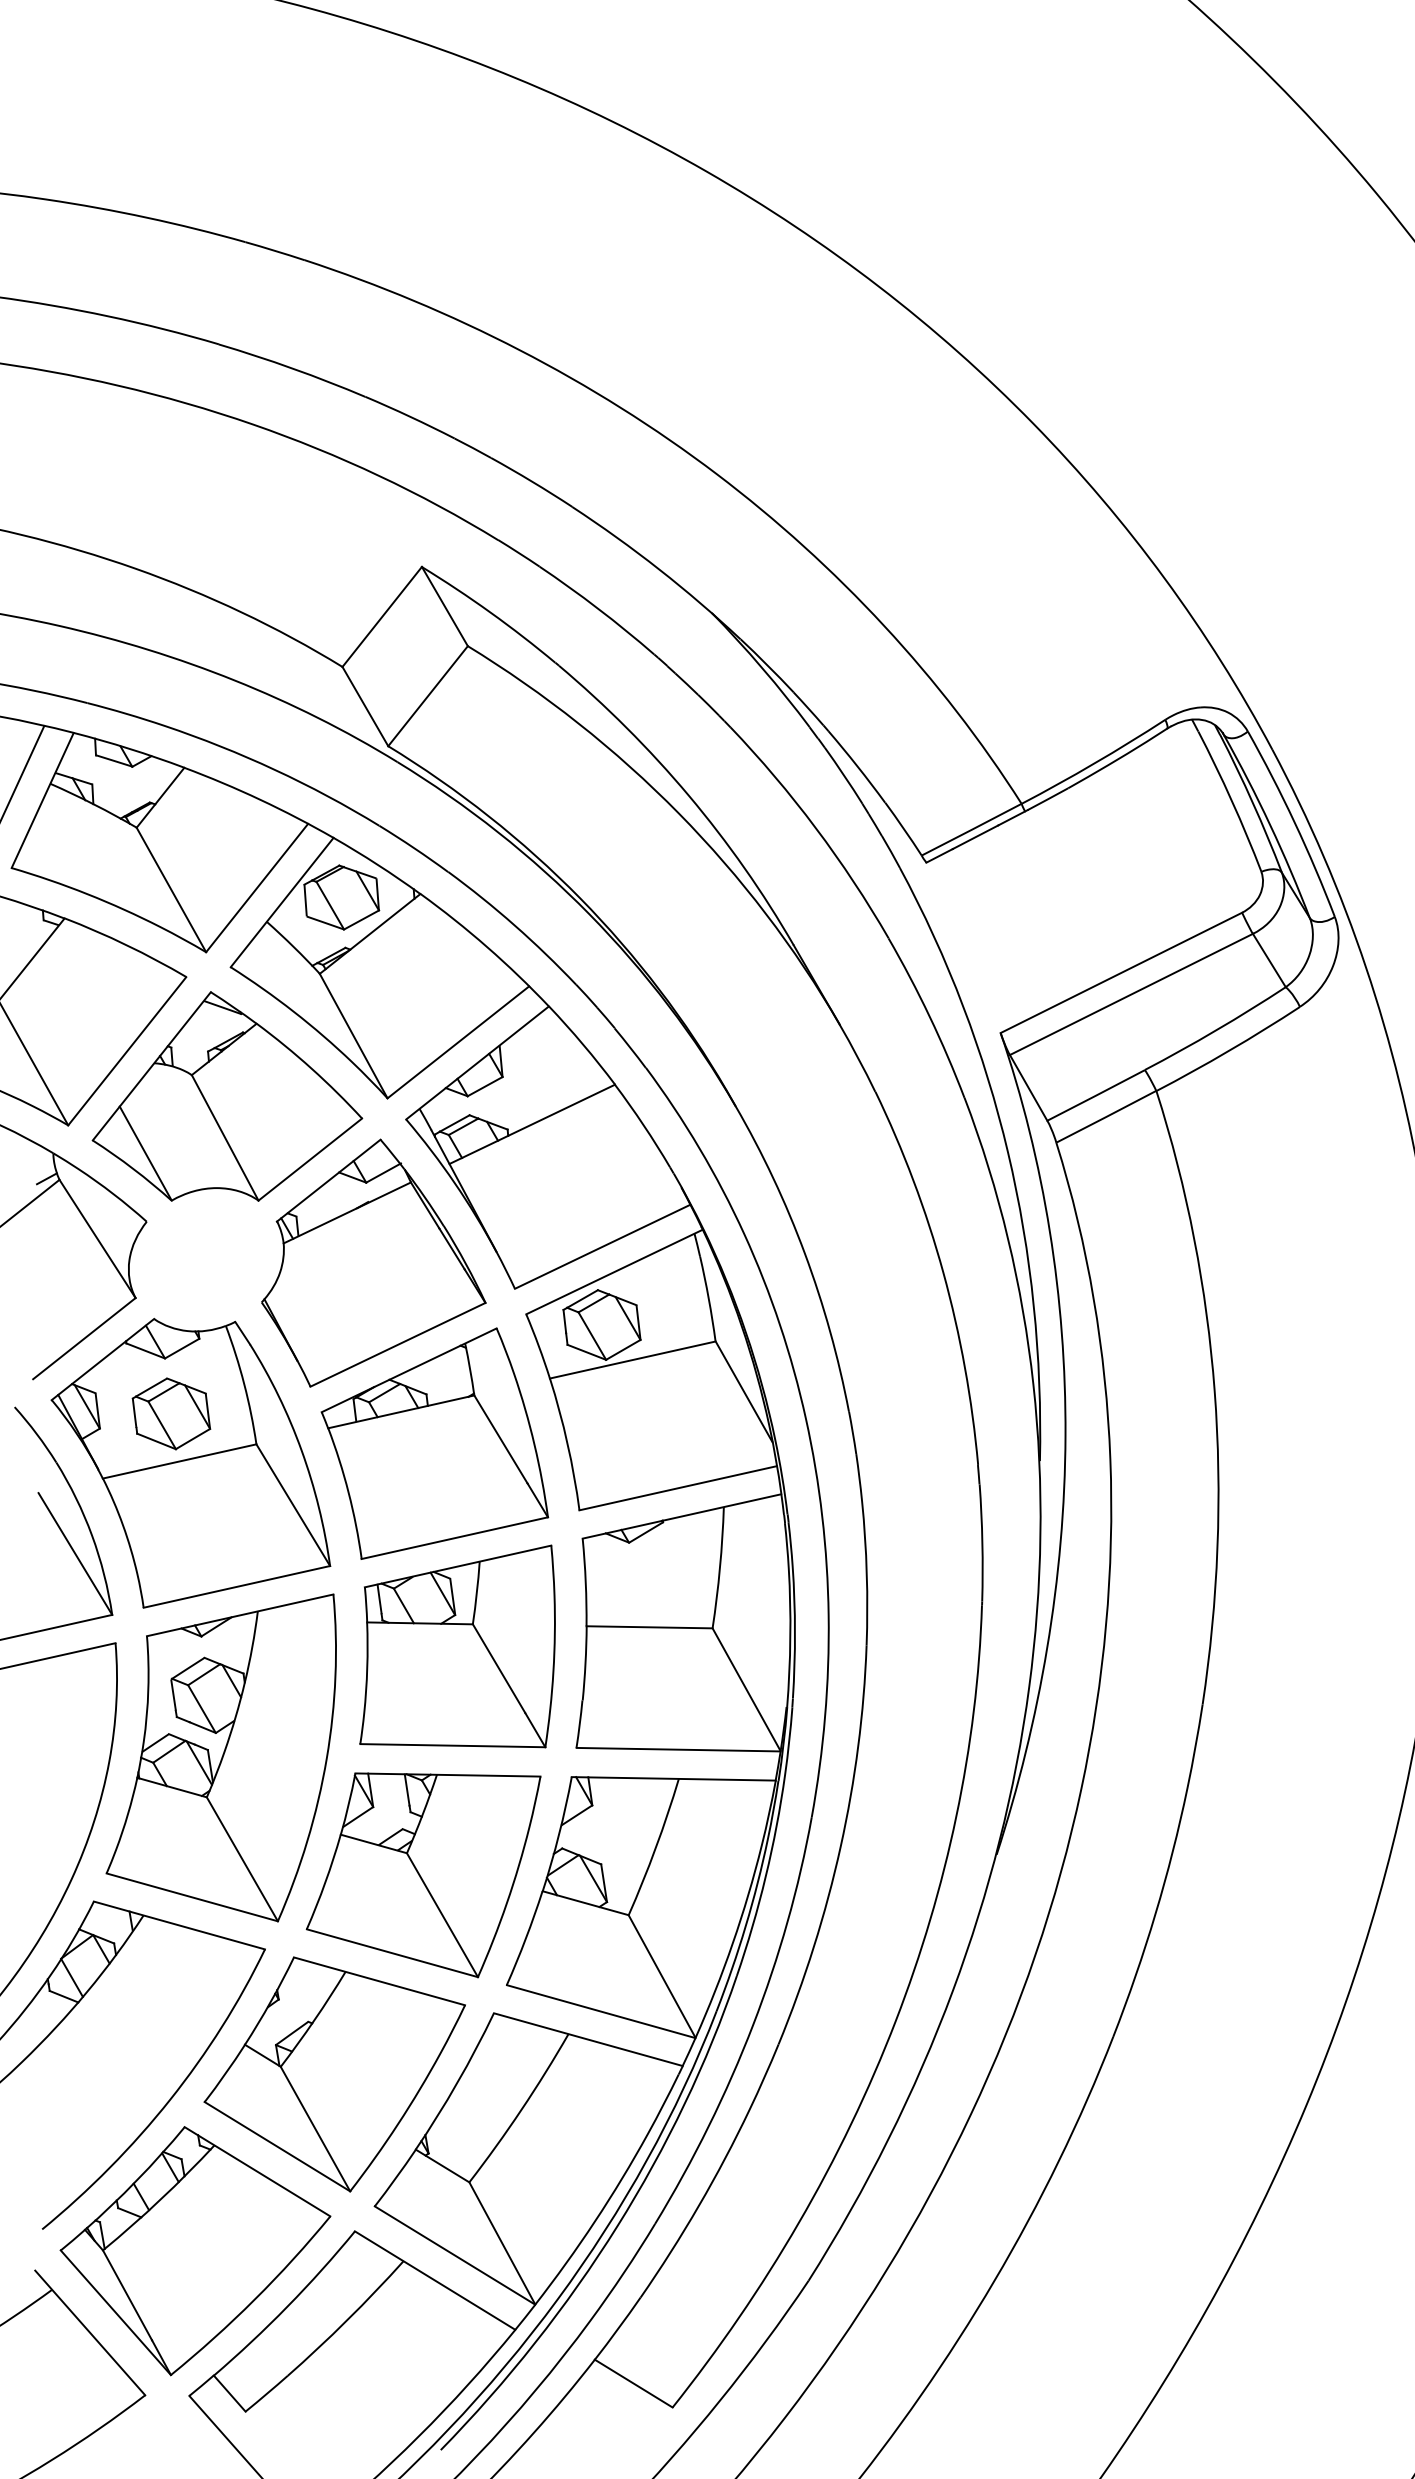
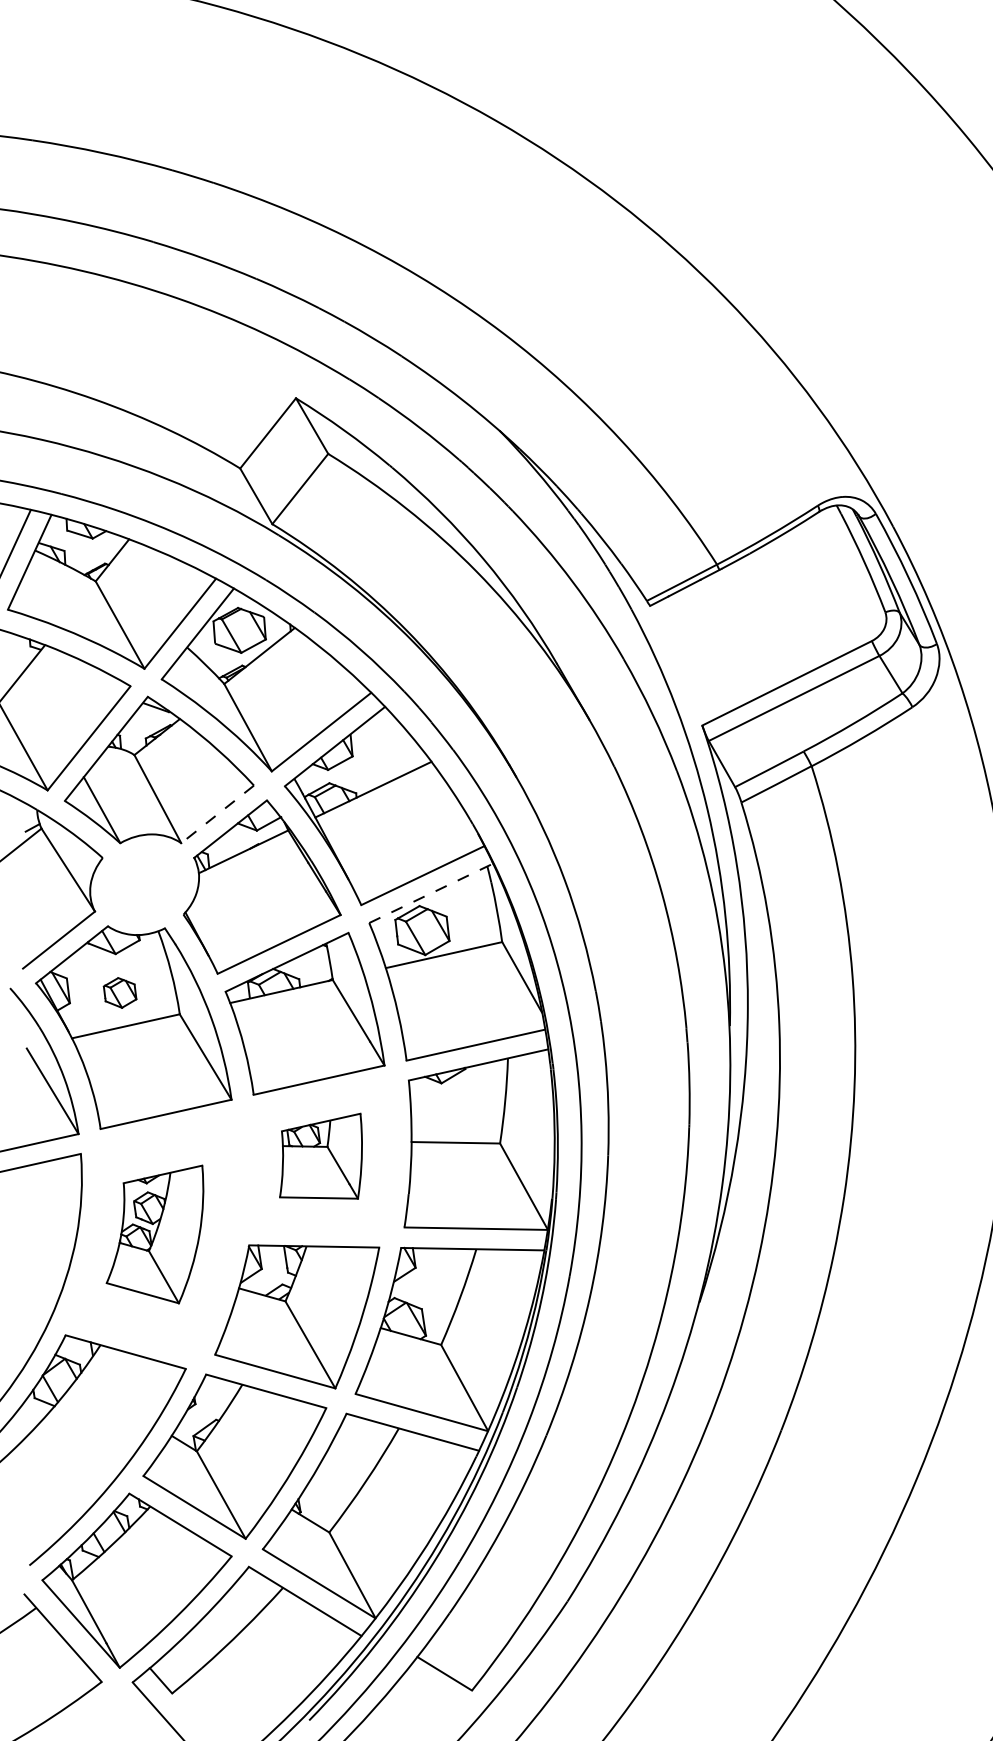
line: (309, 1159) -> (217, 814), solid -> dashed
line: (614, 1272) -> (431, 893), solid -> dashed
part: (171, 1413) -> (120, 992), size x0.6
part: (457, 1646) -> (320, 1156), size x0.6
part: (220, 1757) -> (154, 1234), size x0.6

